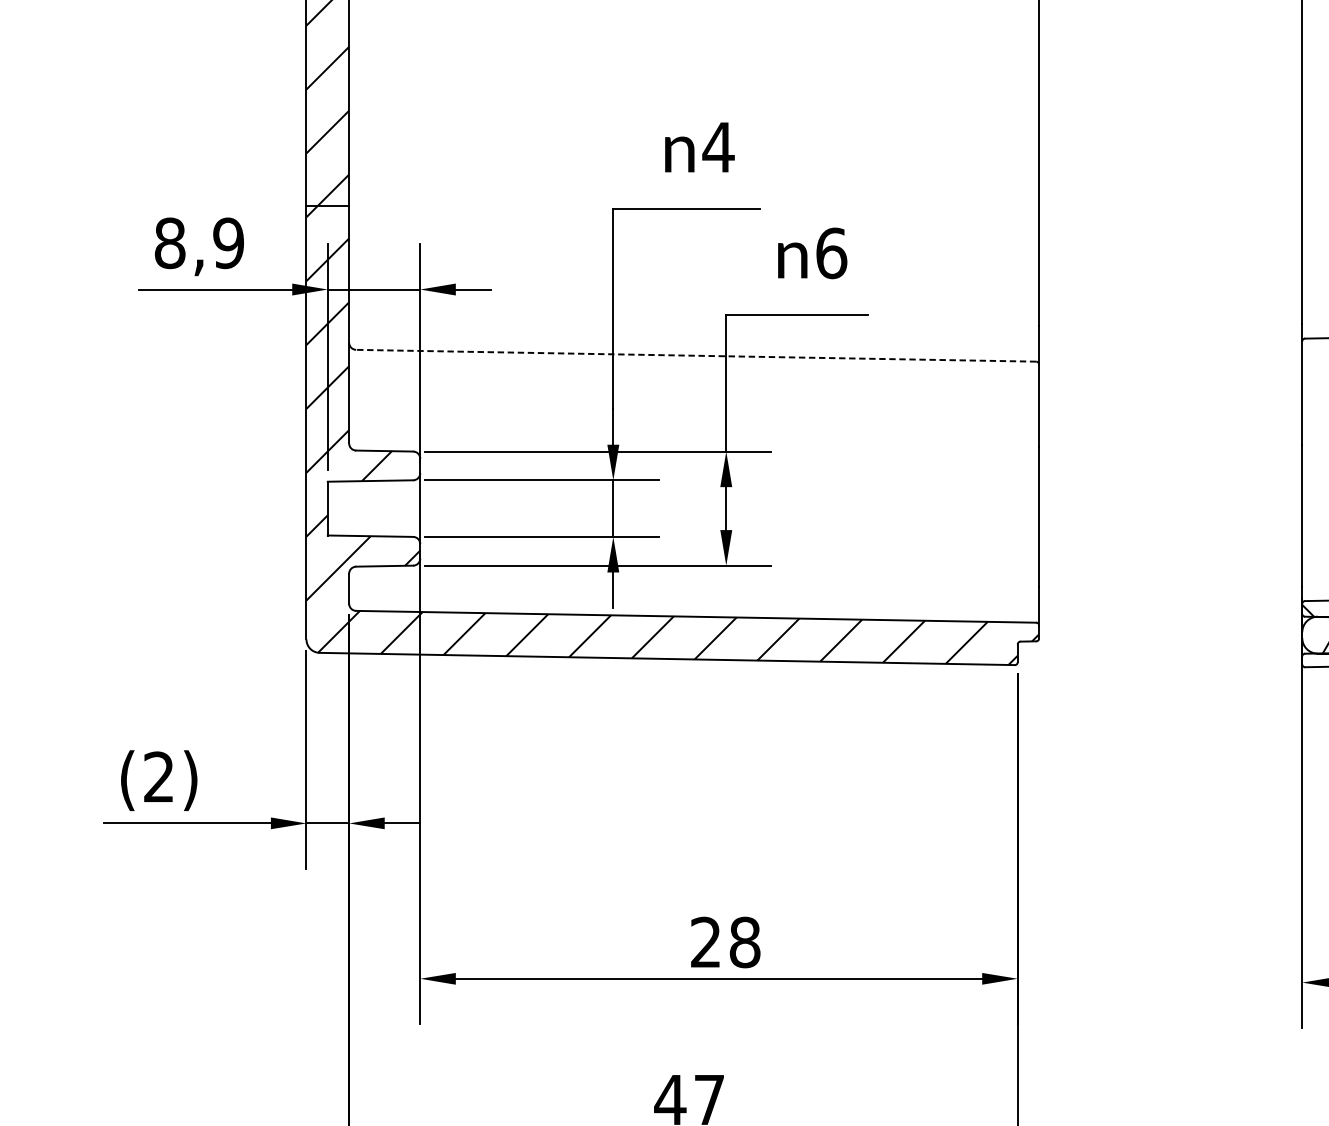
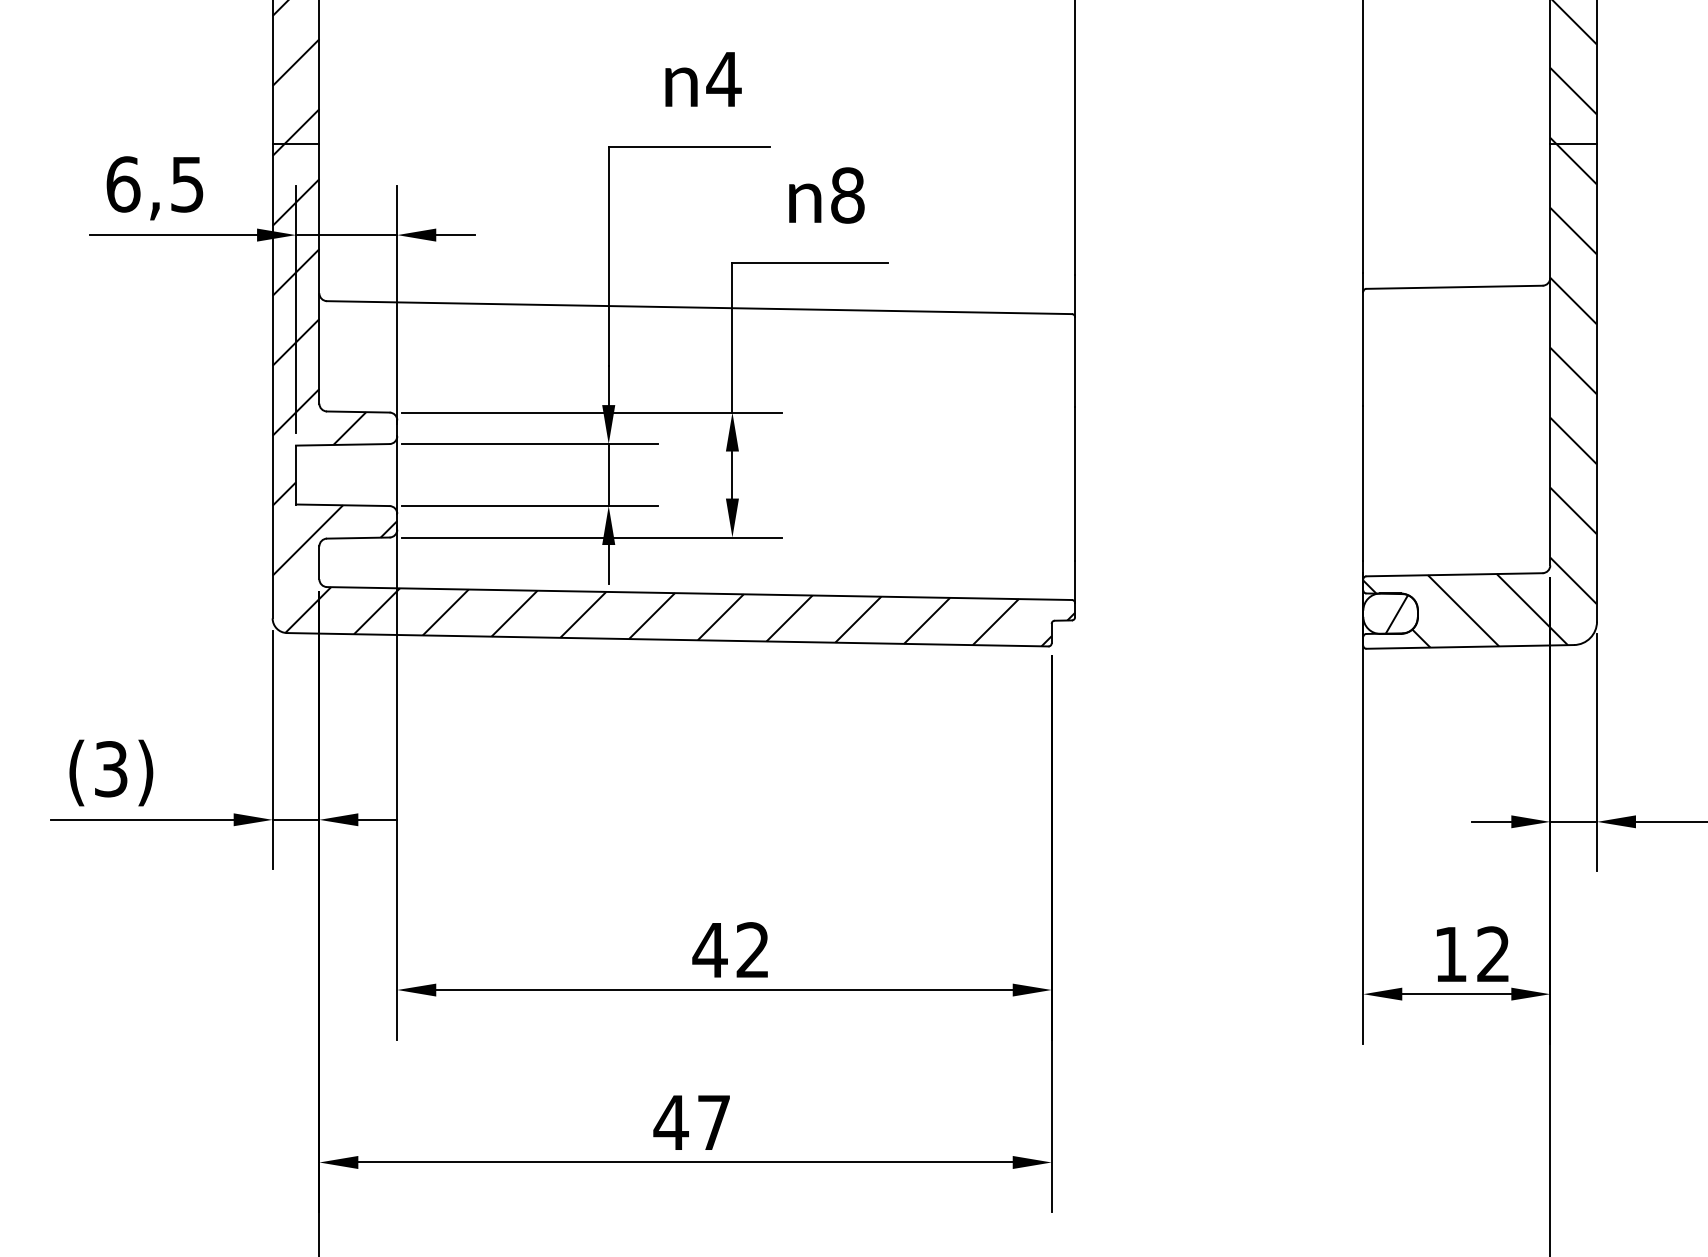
text: (199, 243) -> (155, 184), 8,9 -> 6,5
text: (832, 253) -> (848, 195), 6 -> 8
line: (696, 355) -> (699, 307), dashed -> solid
text: (158, 777) -> (110, 769), (2) -> (3)
text: (724, 942) -> (730, 950), 28 -> 42

